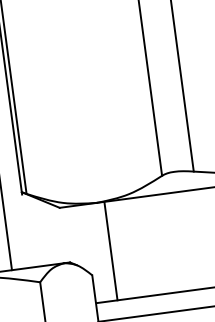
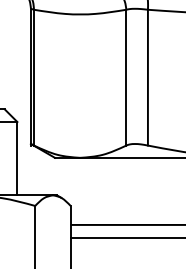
line: (110, 249) -> (85, 190), removed

